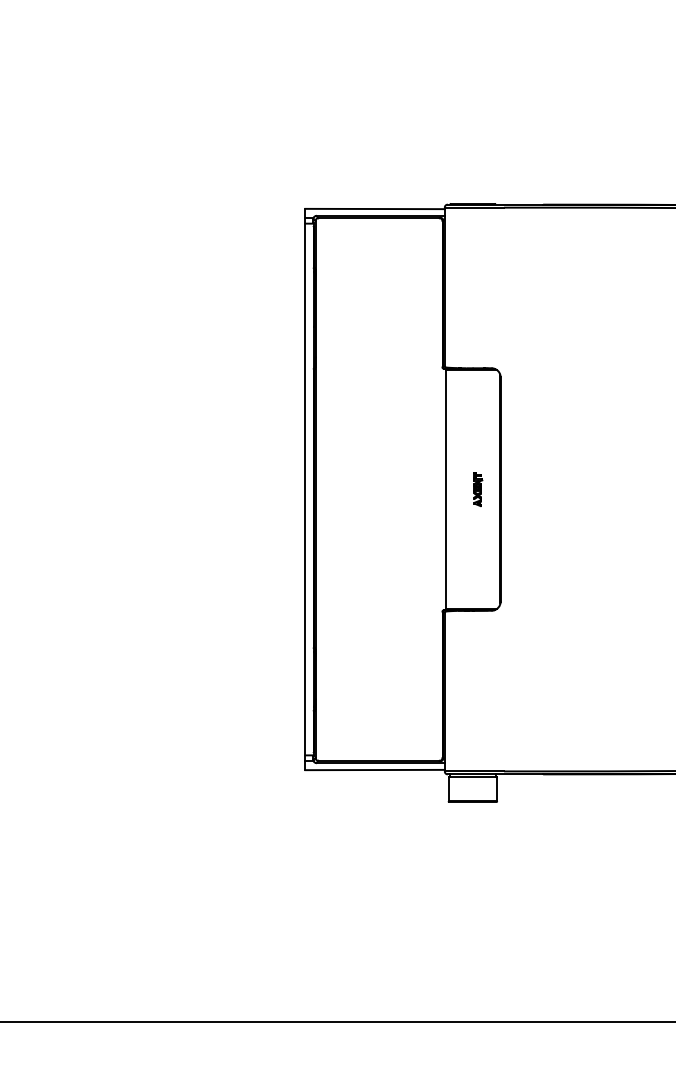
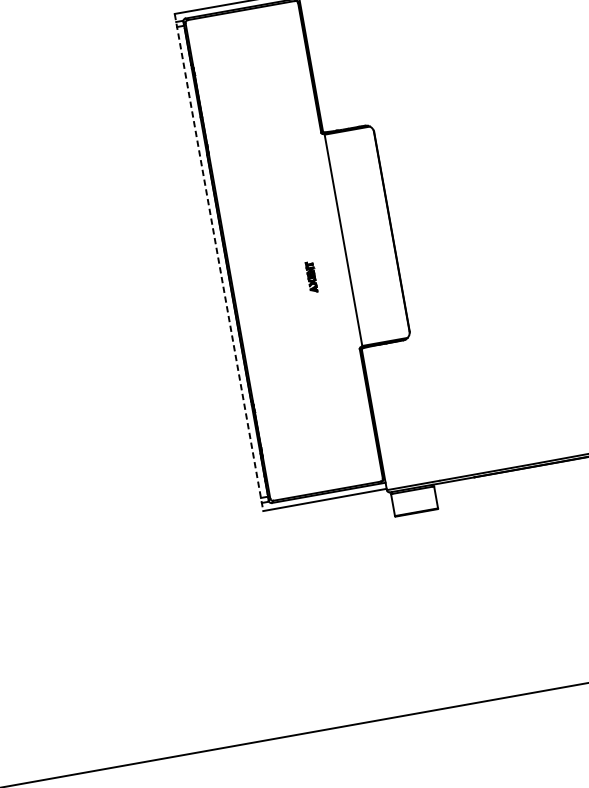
line: (305, 489) -> (219, 262), solid -> dashed
part: (478, 489) -> (312, 276), moved

